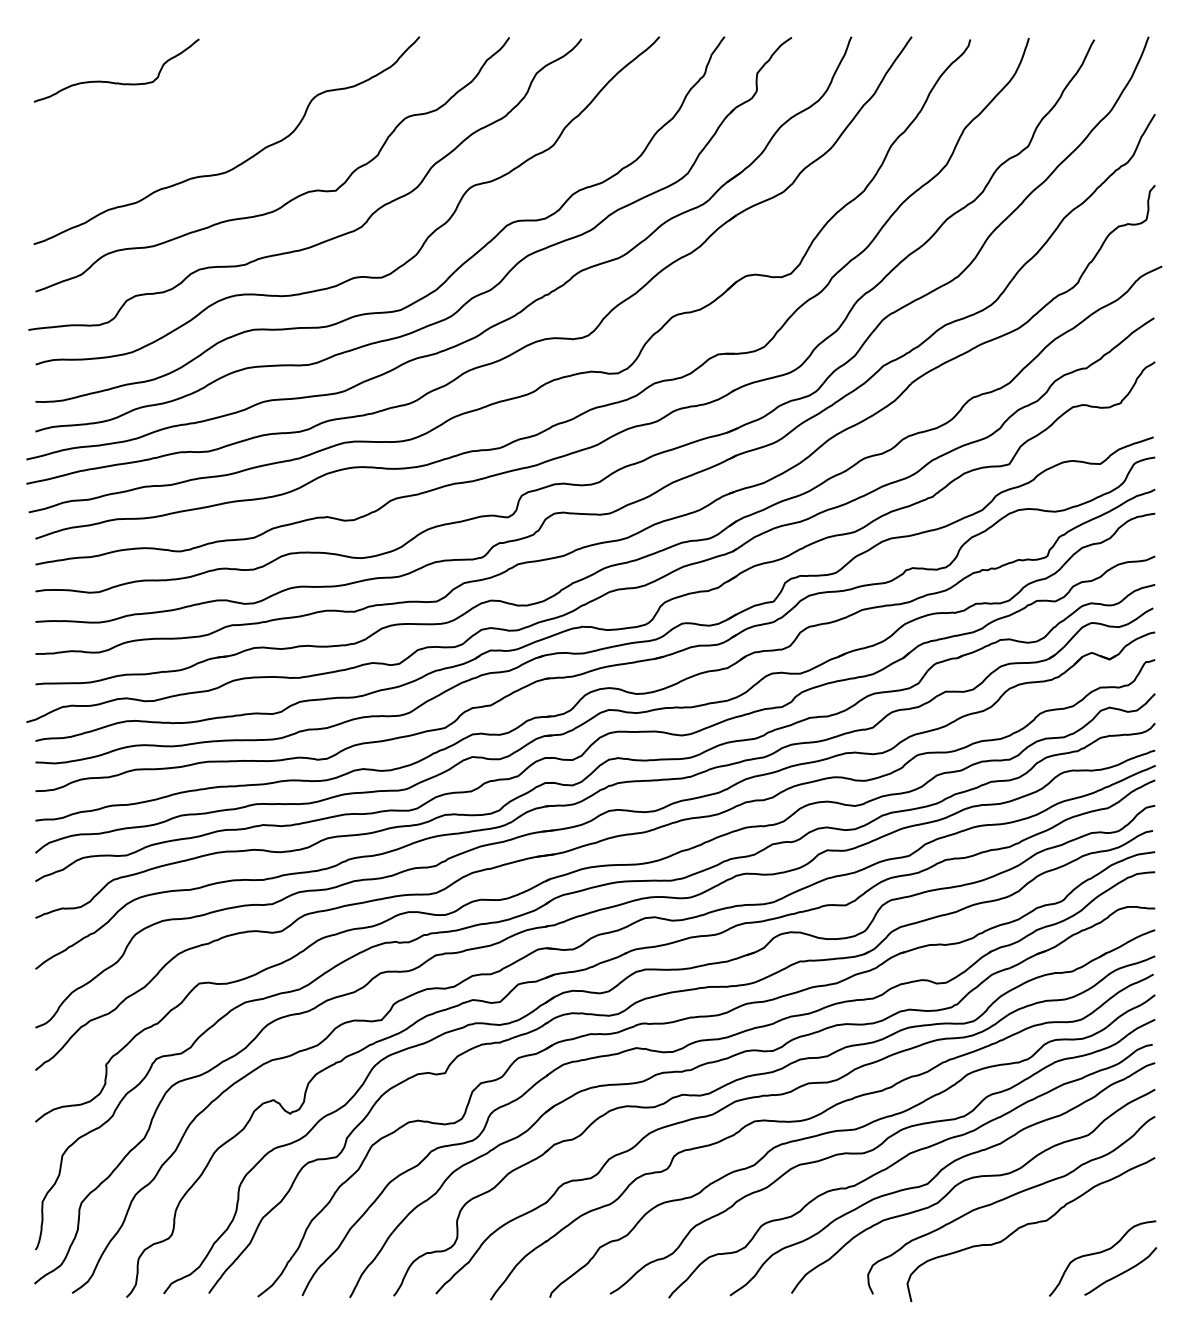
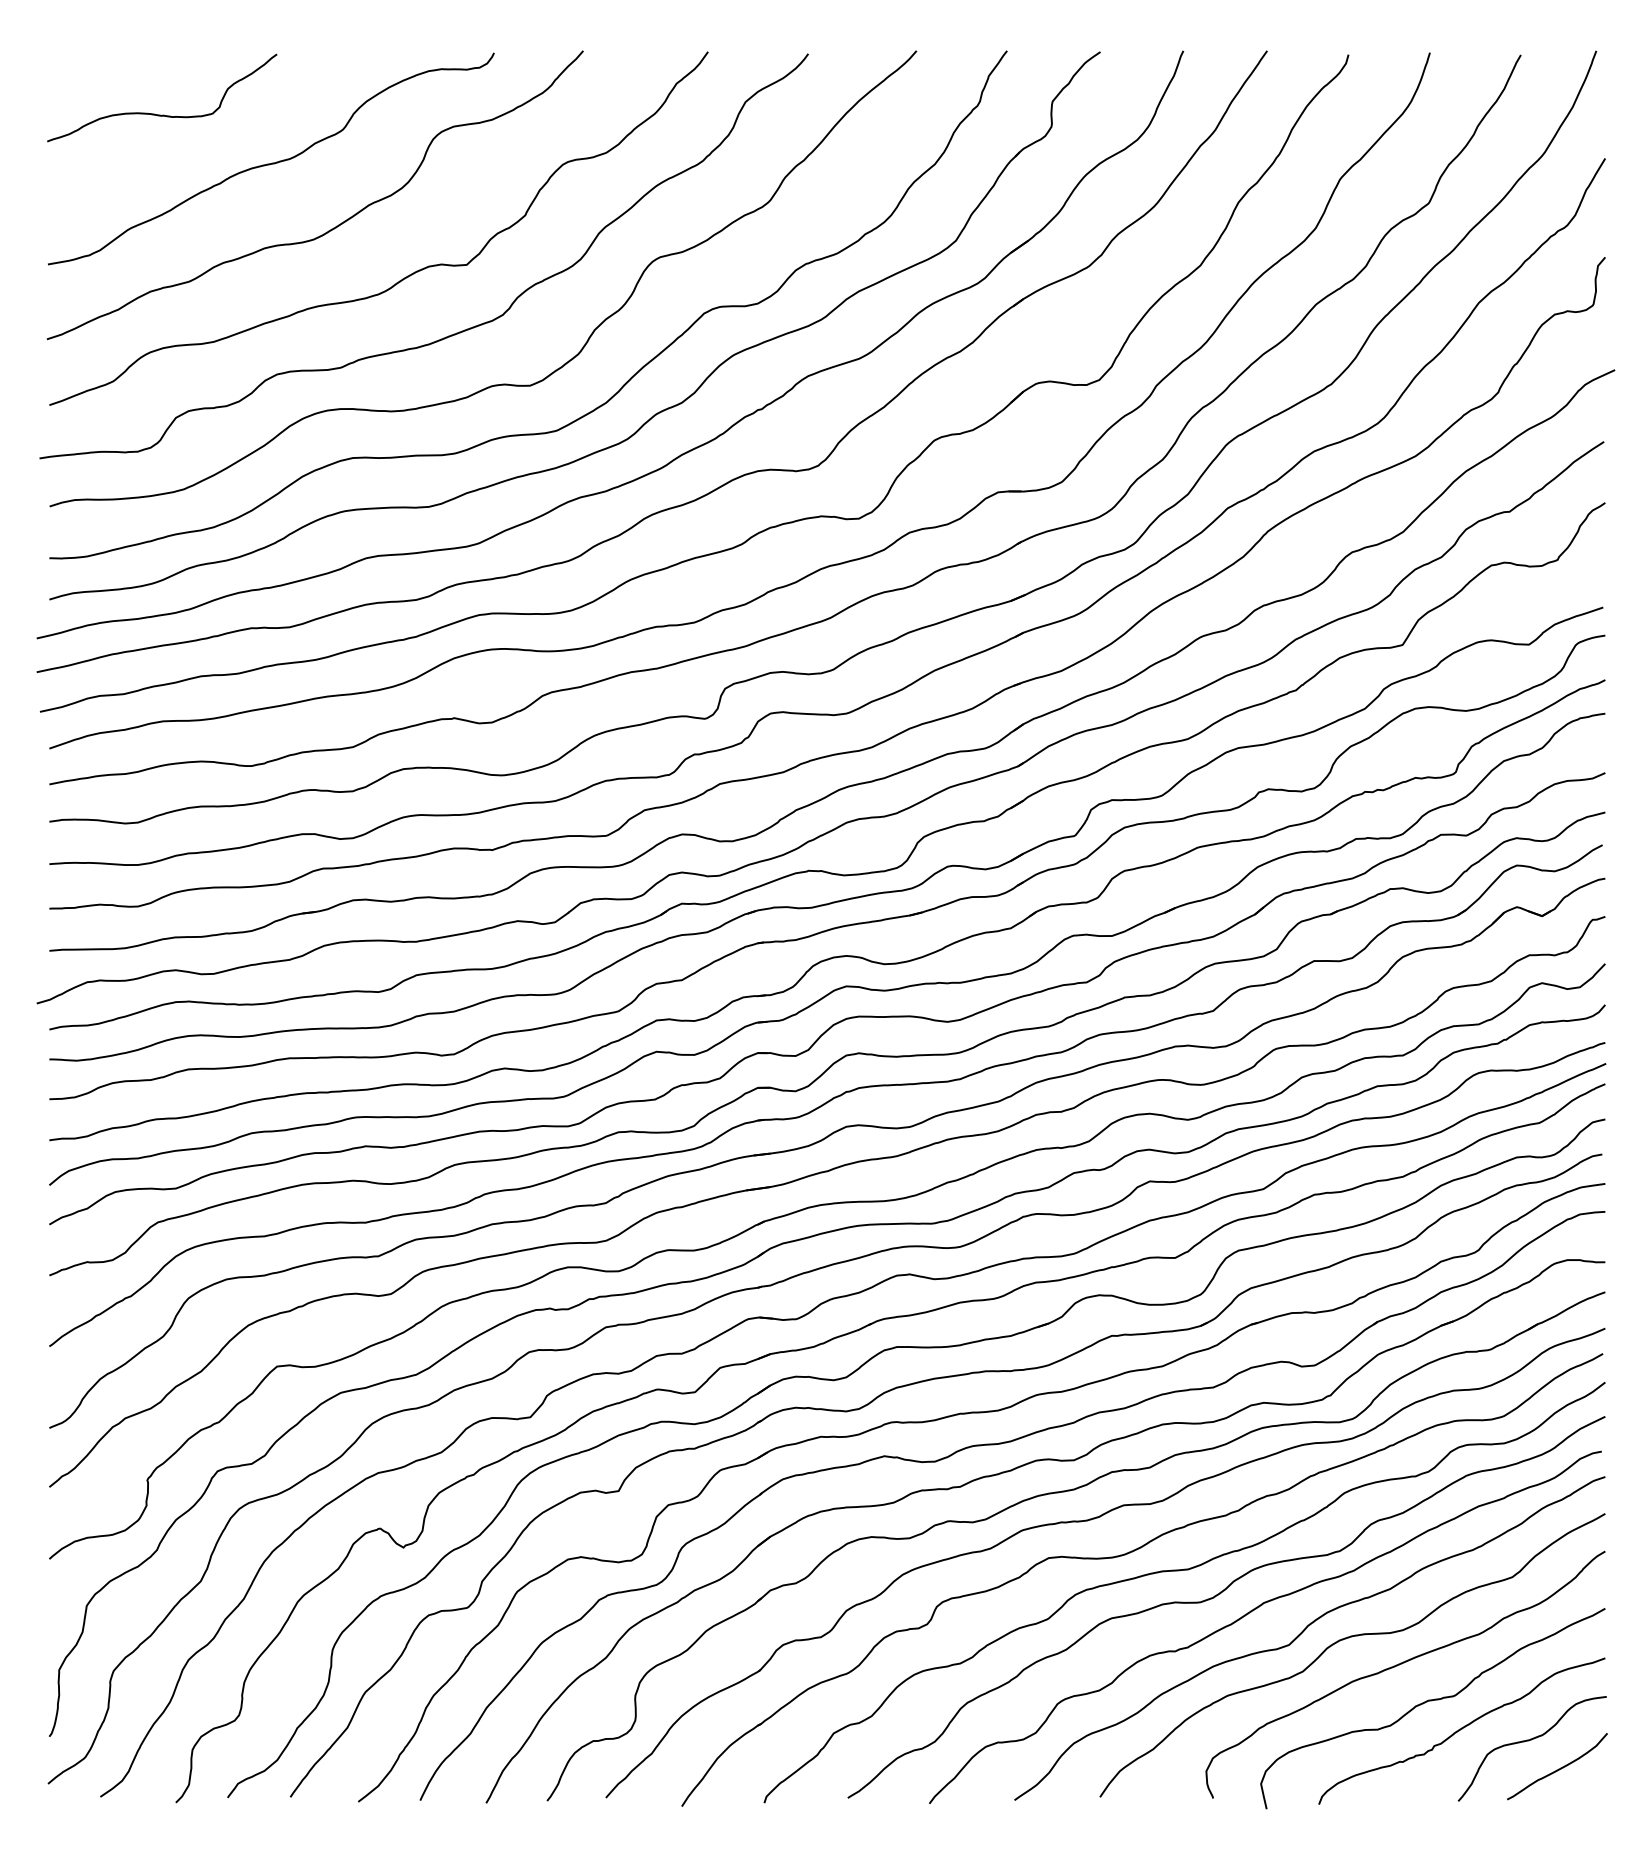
curve: (196, 116) -> (273, 161), added
curve: (1051, 1245) -> (1461, 1730), added

